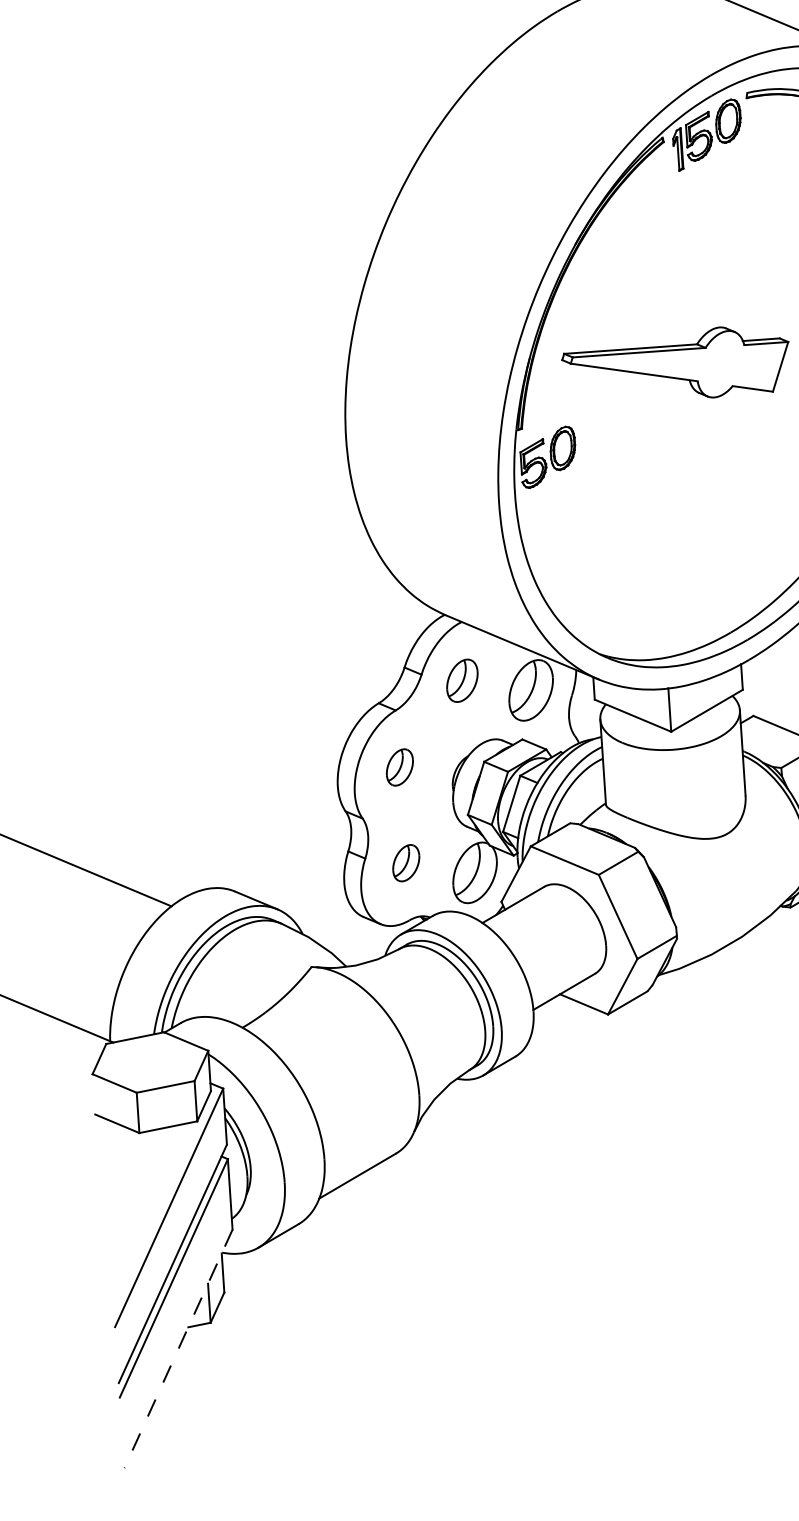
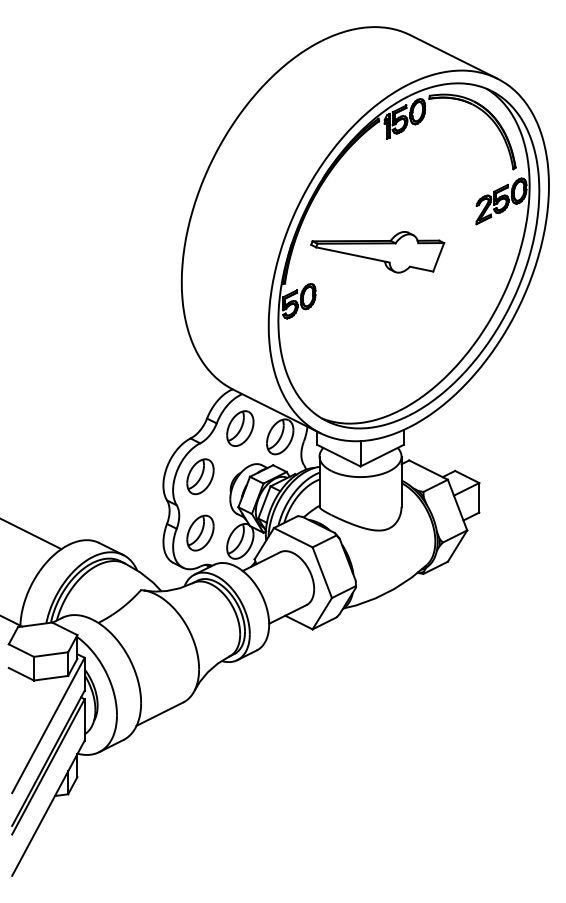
part: (462, 680) -> (240, 428), size x1.43
part: (399, 766) -> (200, 476), size x1.67
part: (406, 862) -> (200, 532), size x1.67
line: (178, 1349) -> (48, 808), dashed -> solid

